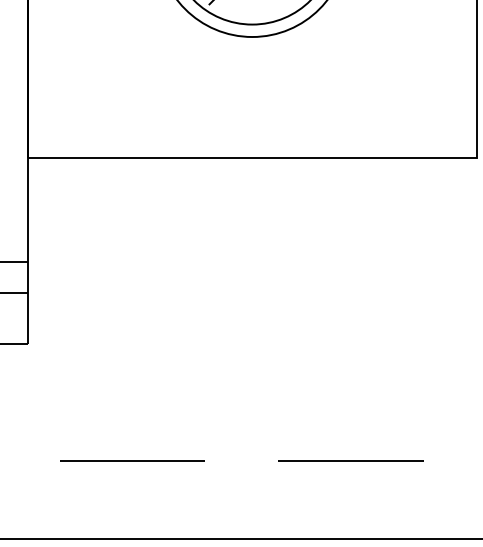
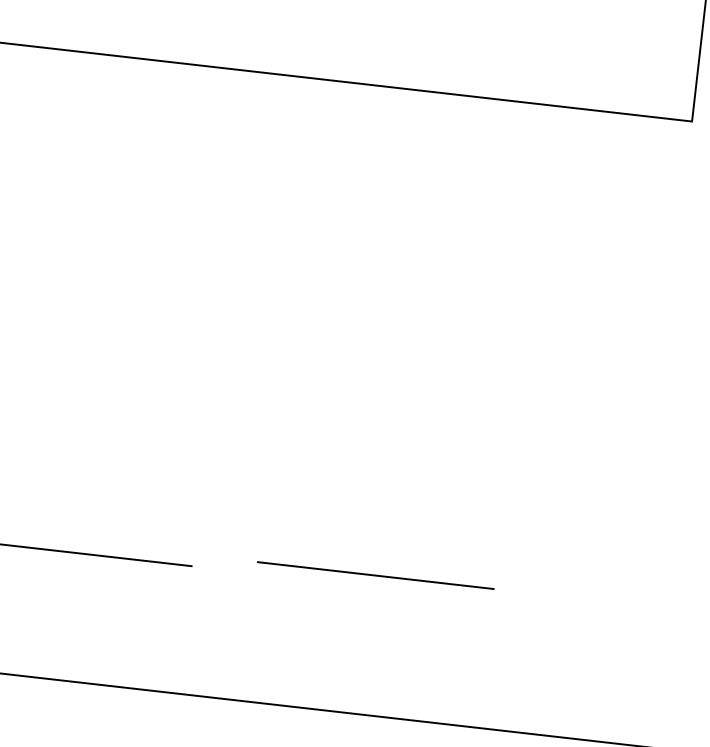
line: (350, 460) -> (375, 574), moved

